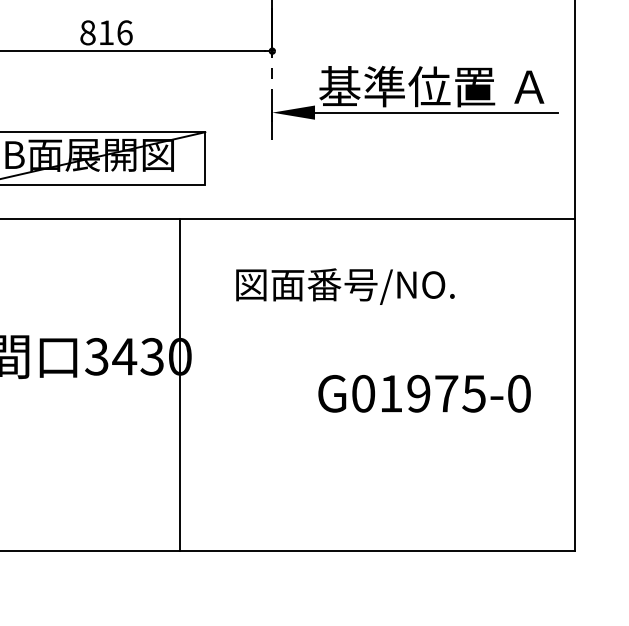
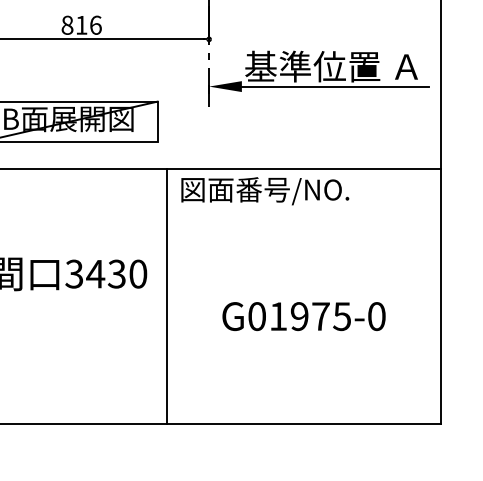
text: (345, 286) -> (265, 191), moved
line: (180, 384) -> (166, 295), moved
text: (423, 393) -> (303, 316), moved

